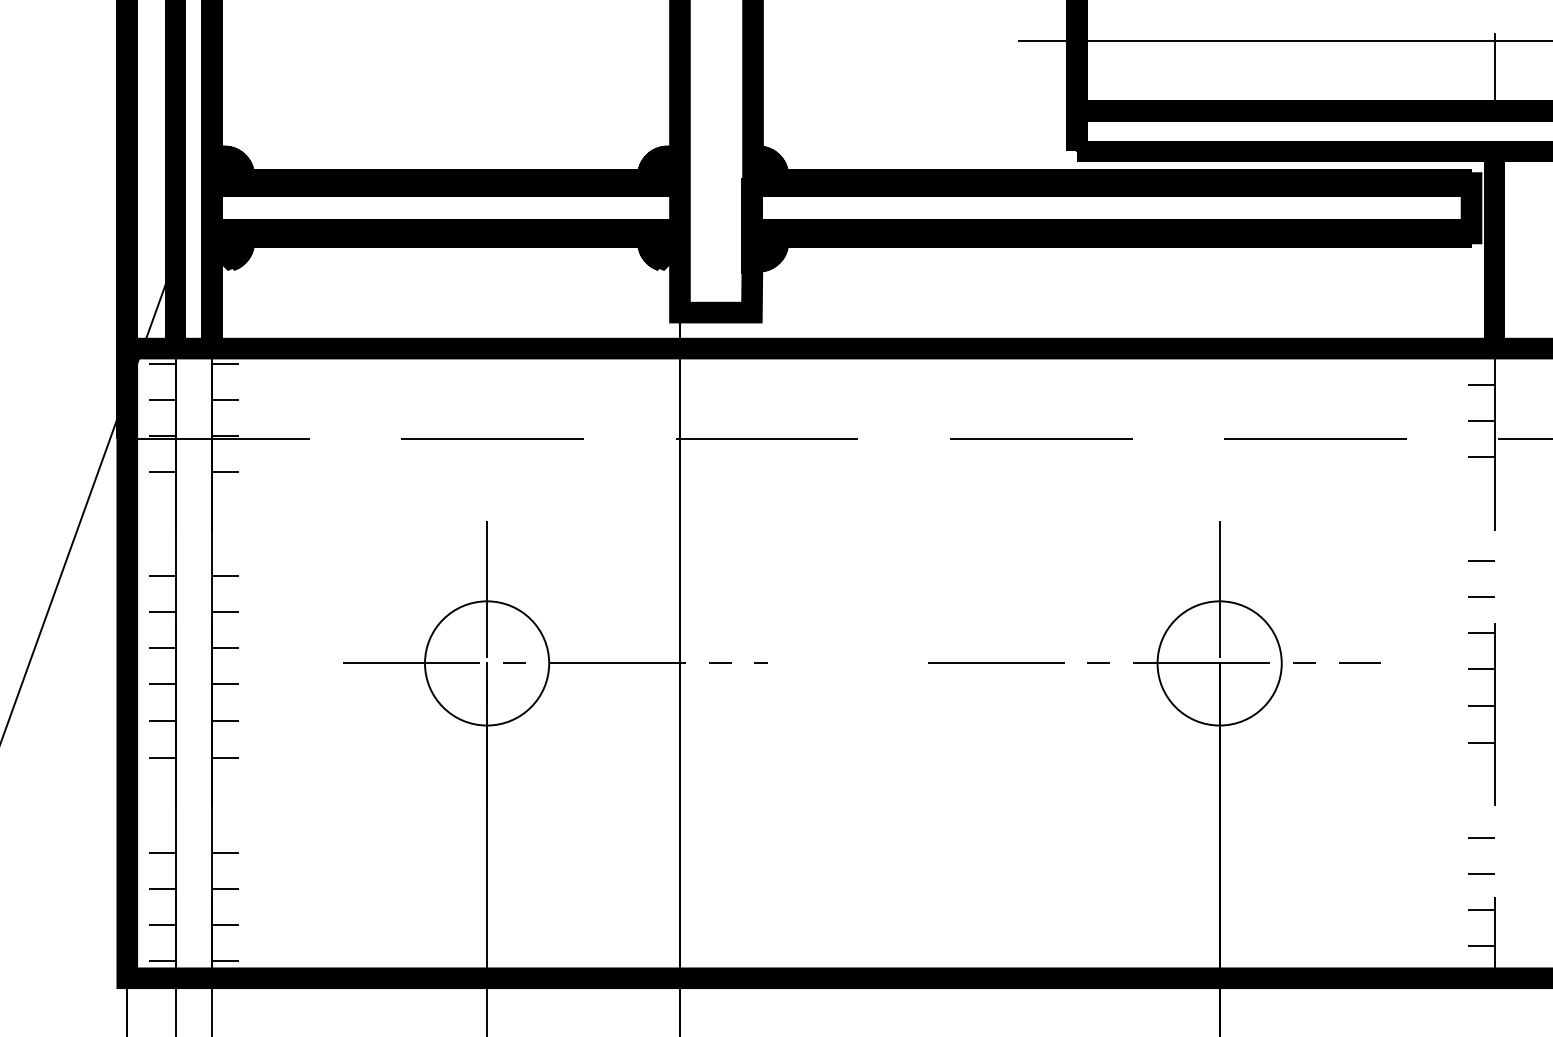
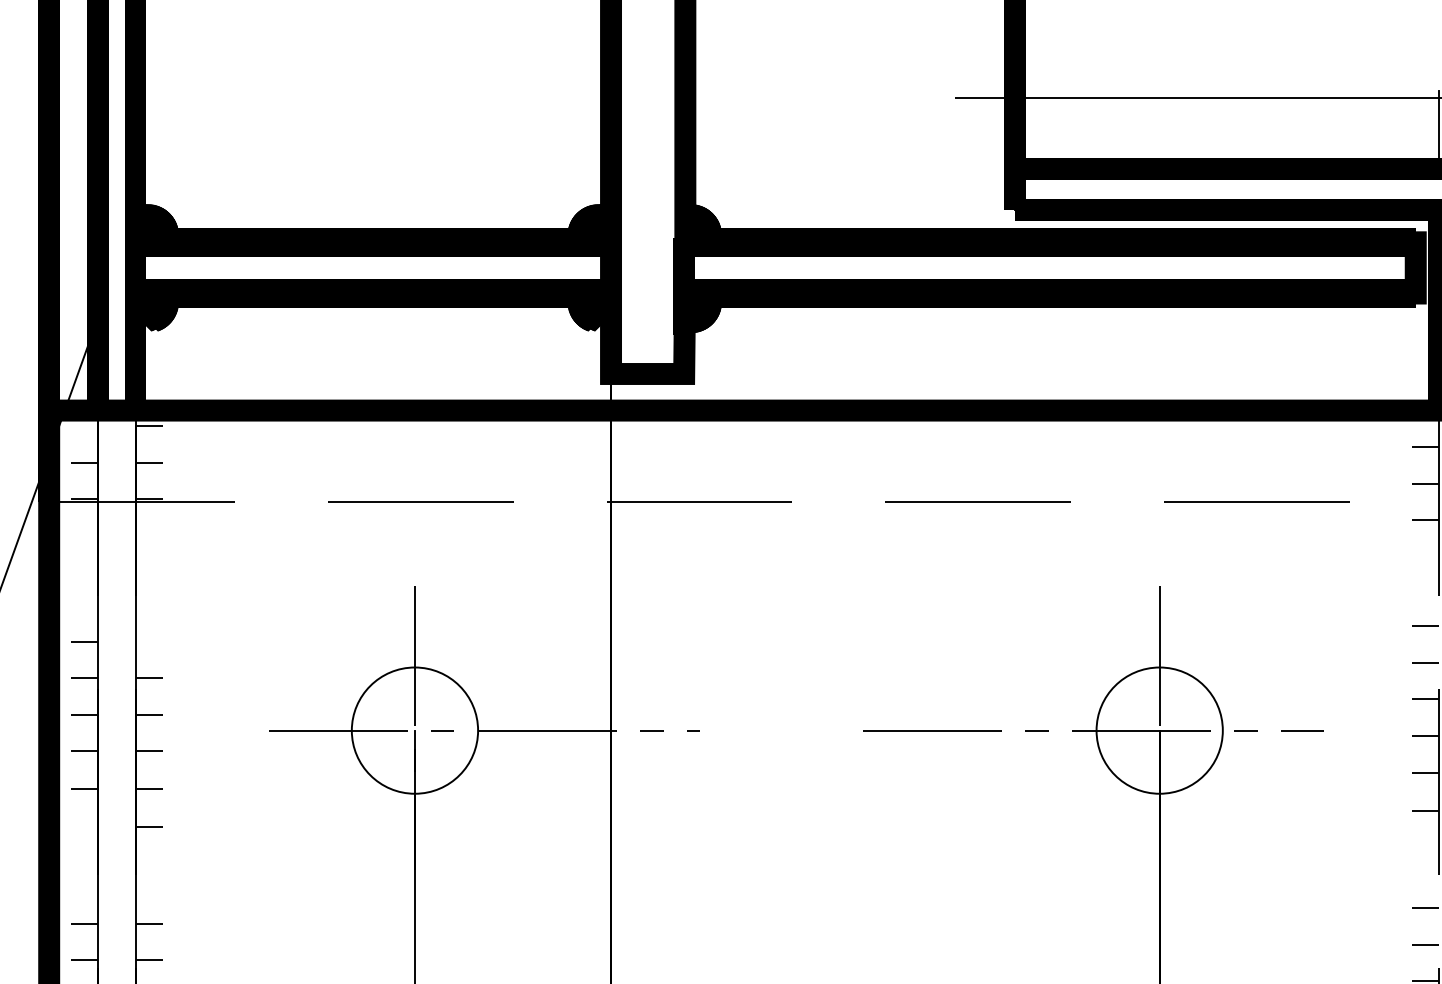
line: (162, 363) -> (84, 425), removed
line: (162, 471) -> (84, 535), removed
line: (225, 471) -> (149, 535), removed
line: (225, 575) -> (149, 641), removed
line: (162, 757) -> (84, 826), removed

